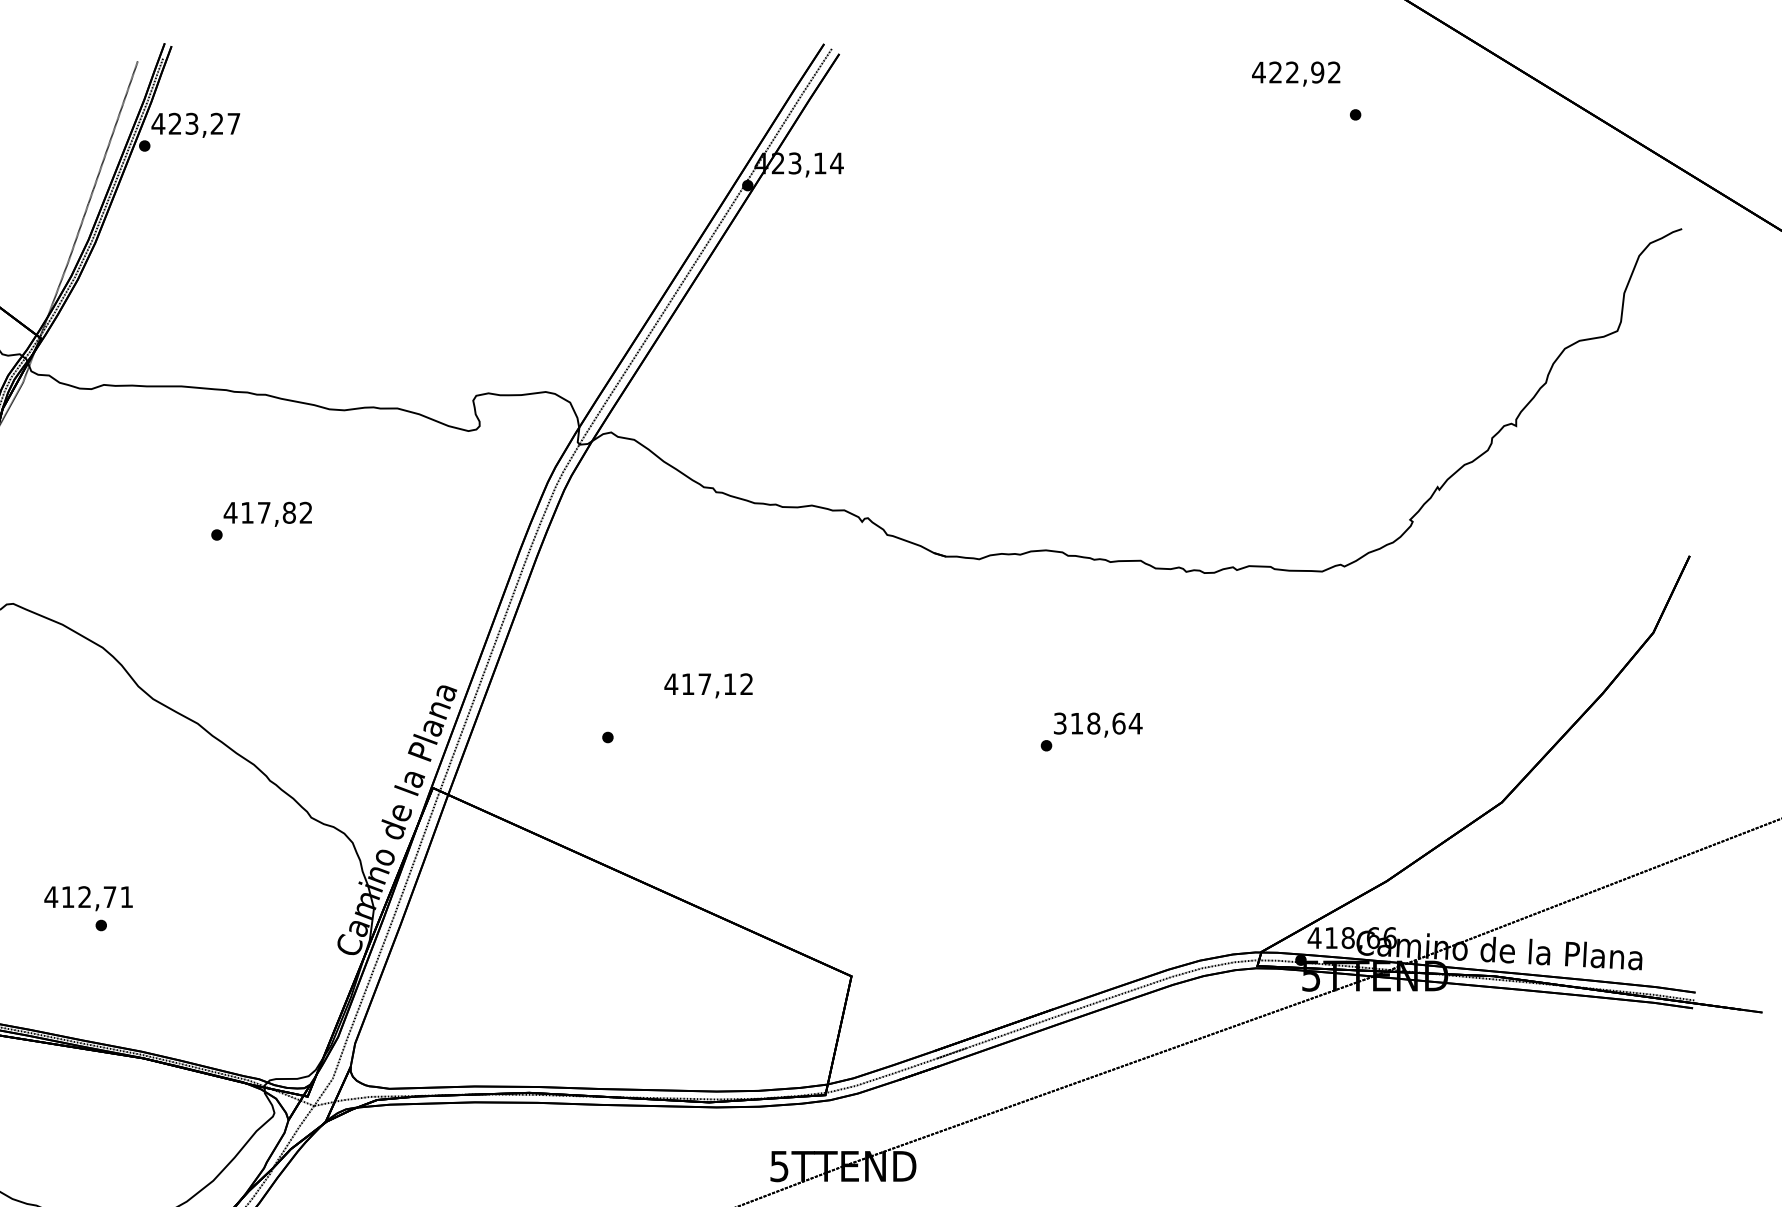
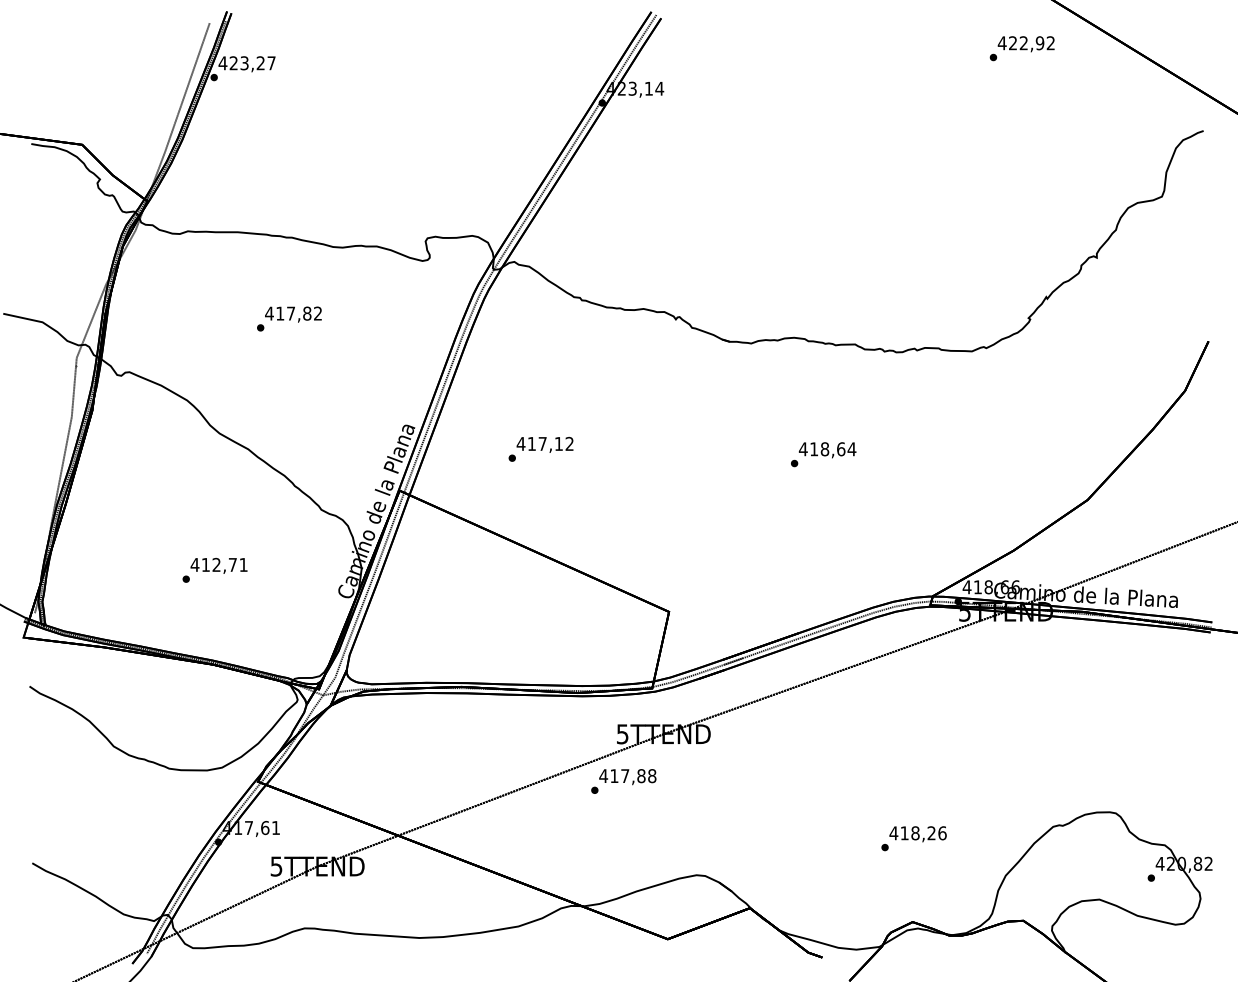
text: (1295, 74) -> (1025, 44), moved
text: (707, 685) -> (544, 444), moved
text: (1058, 723) -> (802, 449), 318,64 -> 418,64
text: (87, 897) -> (218, 565), moved

